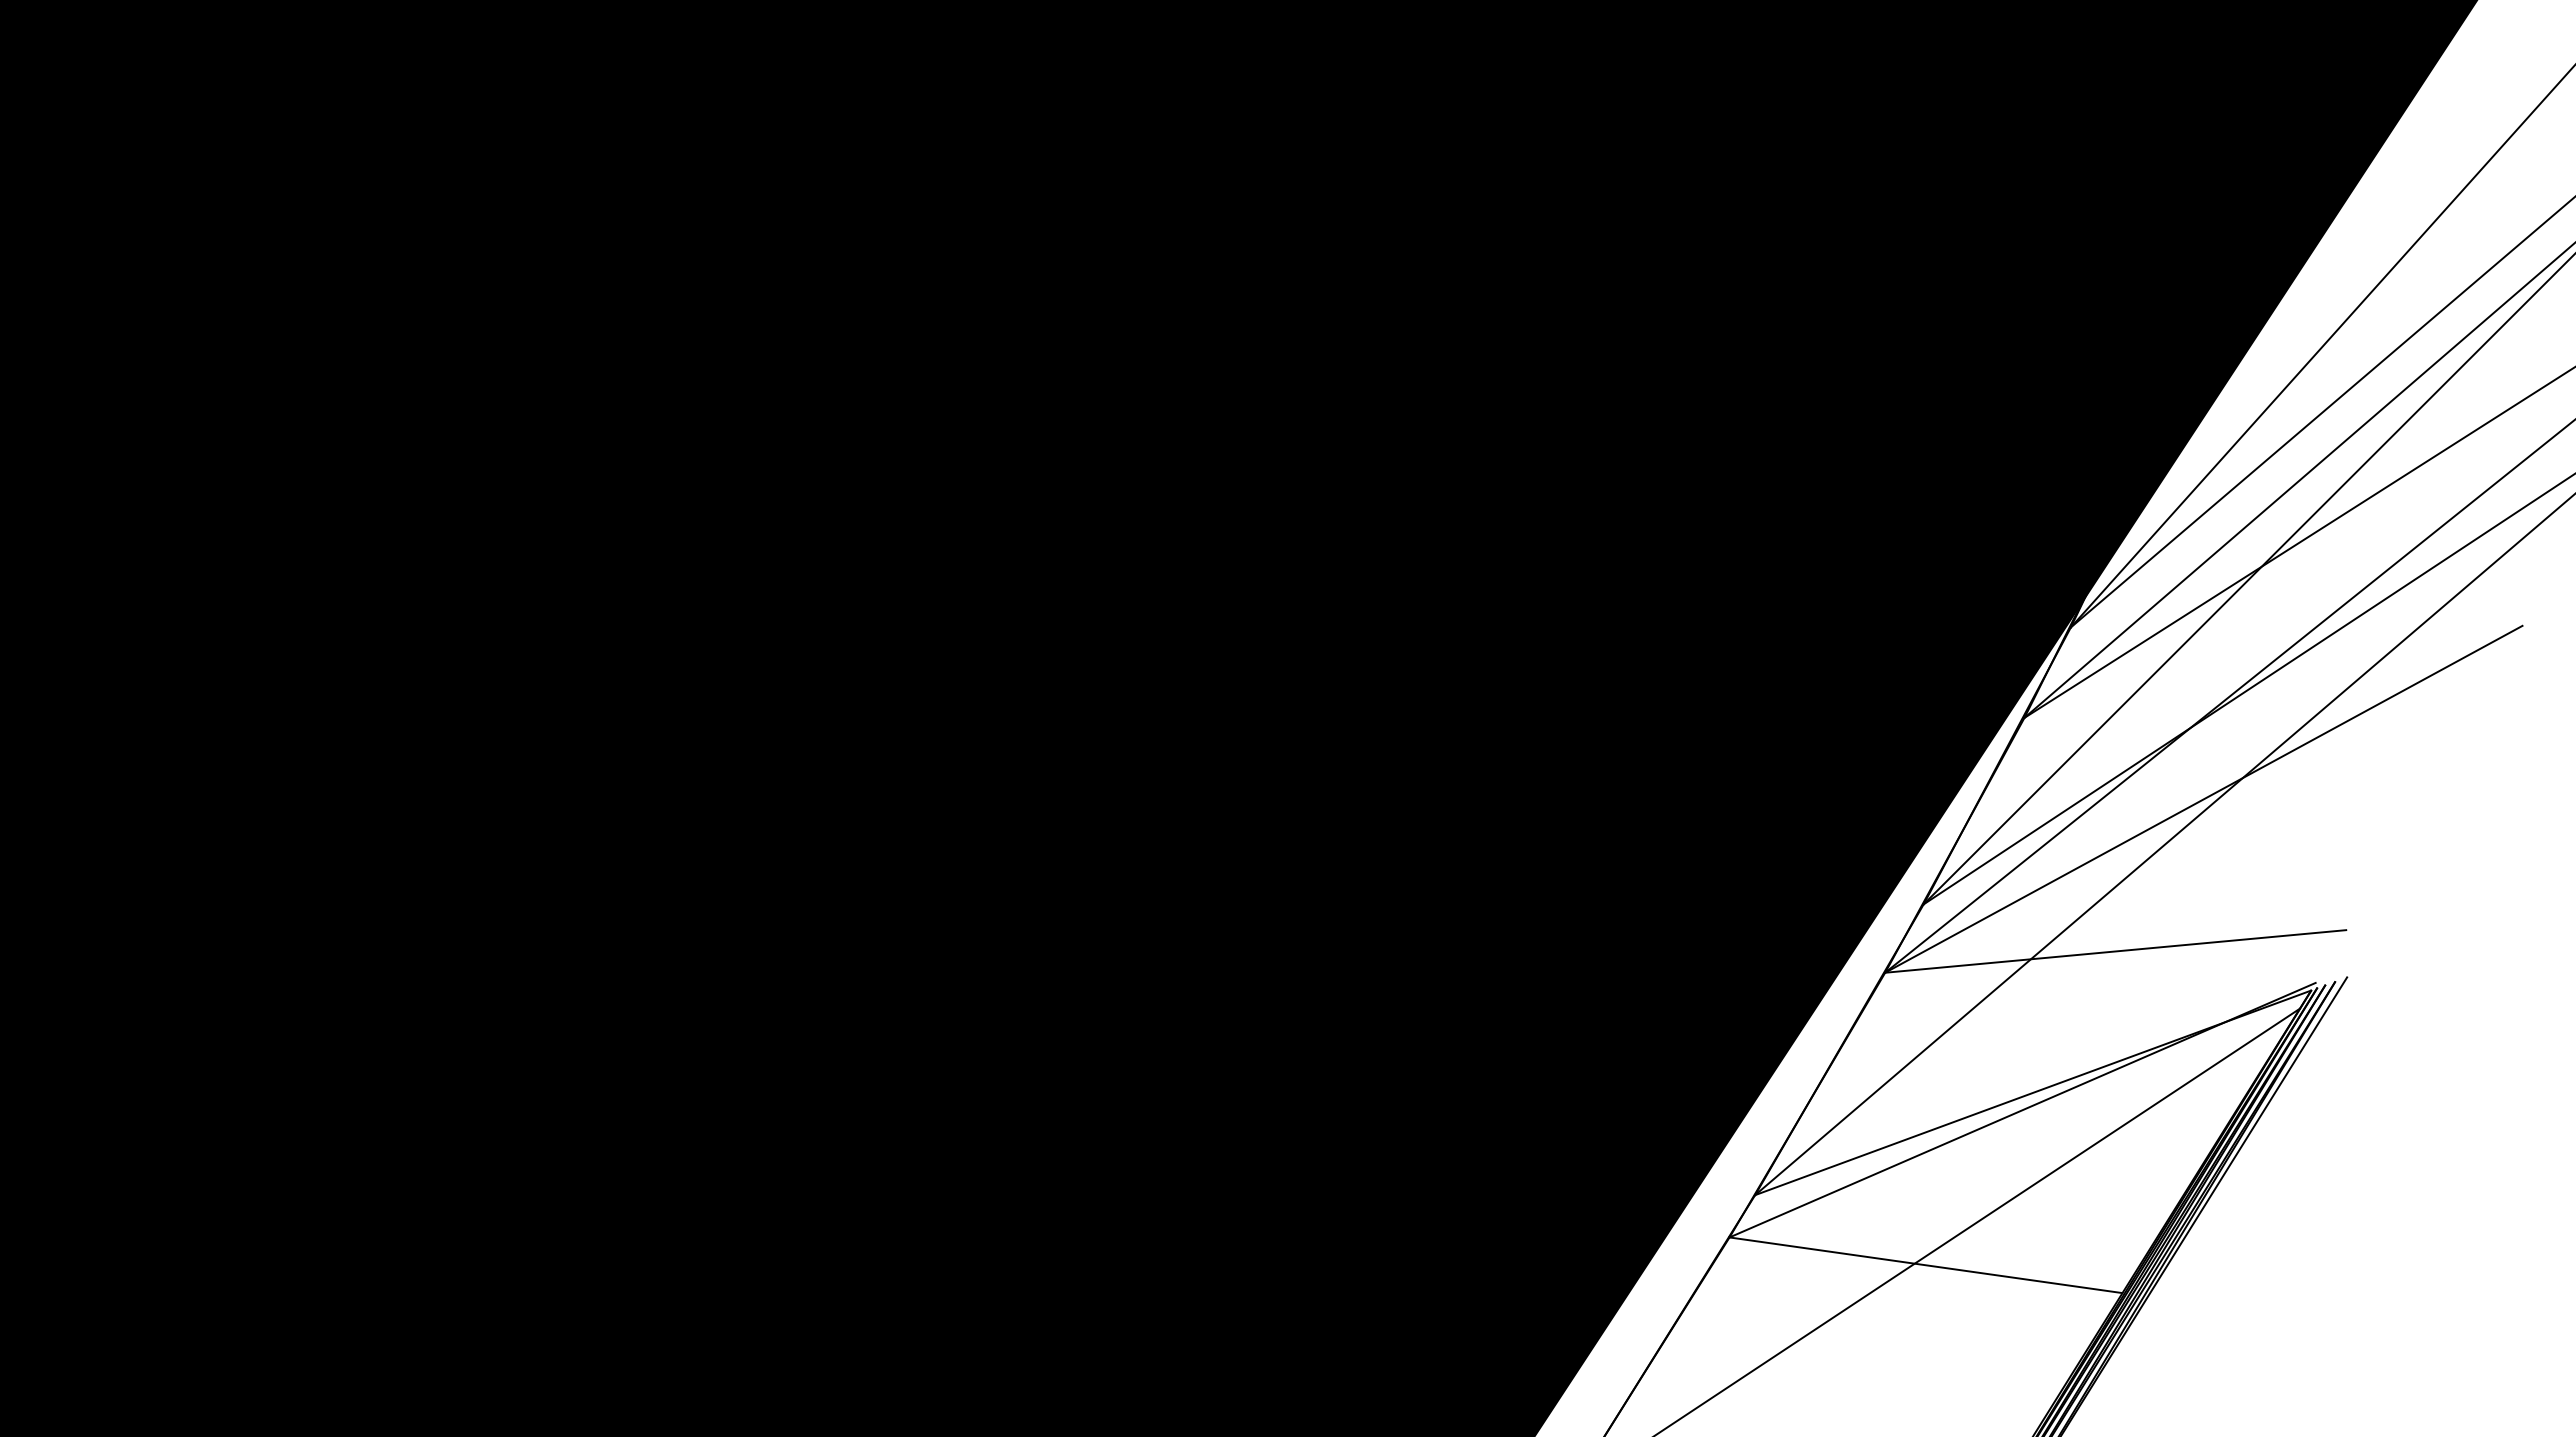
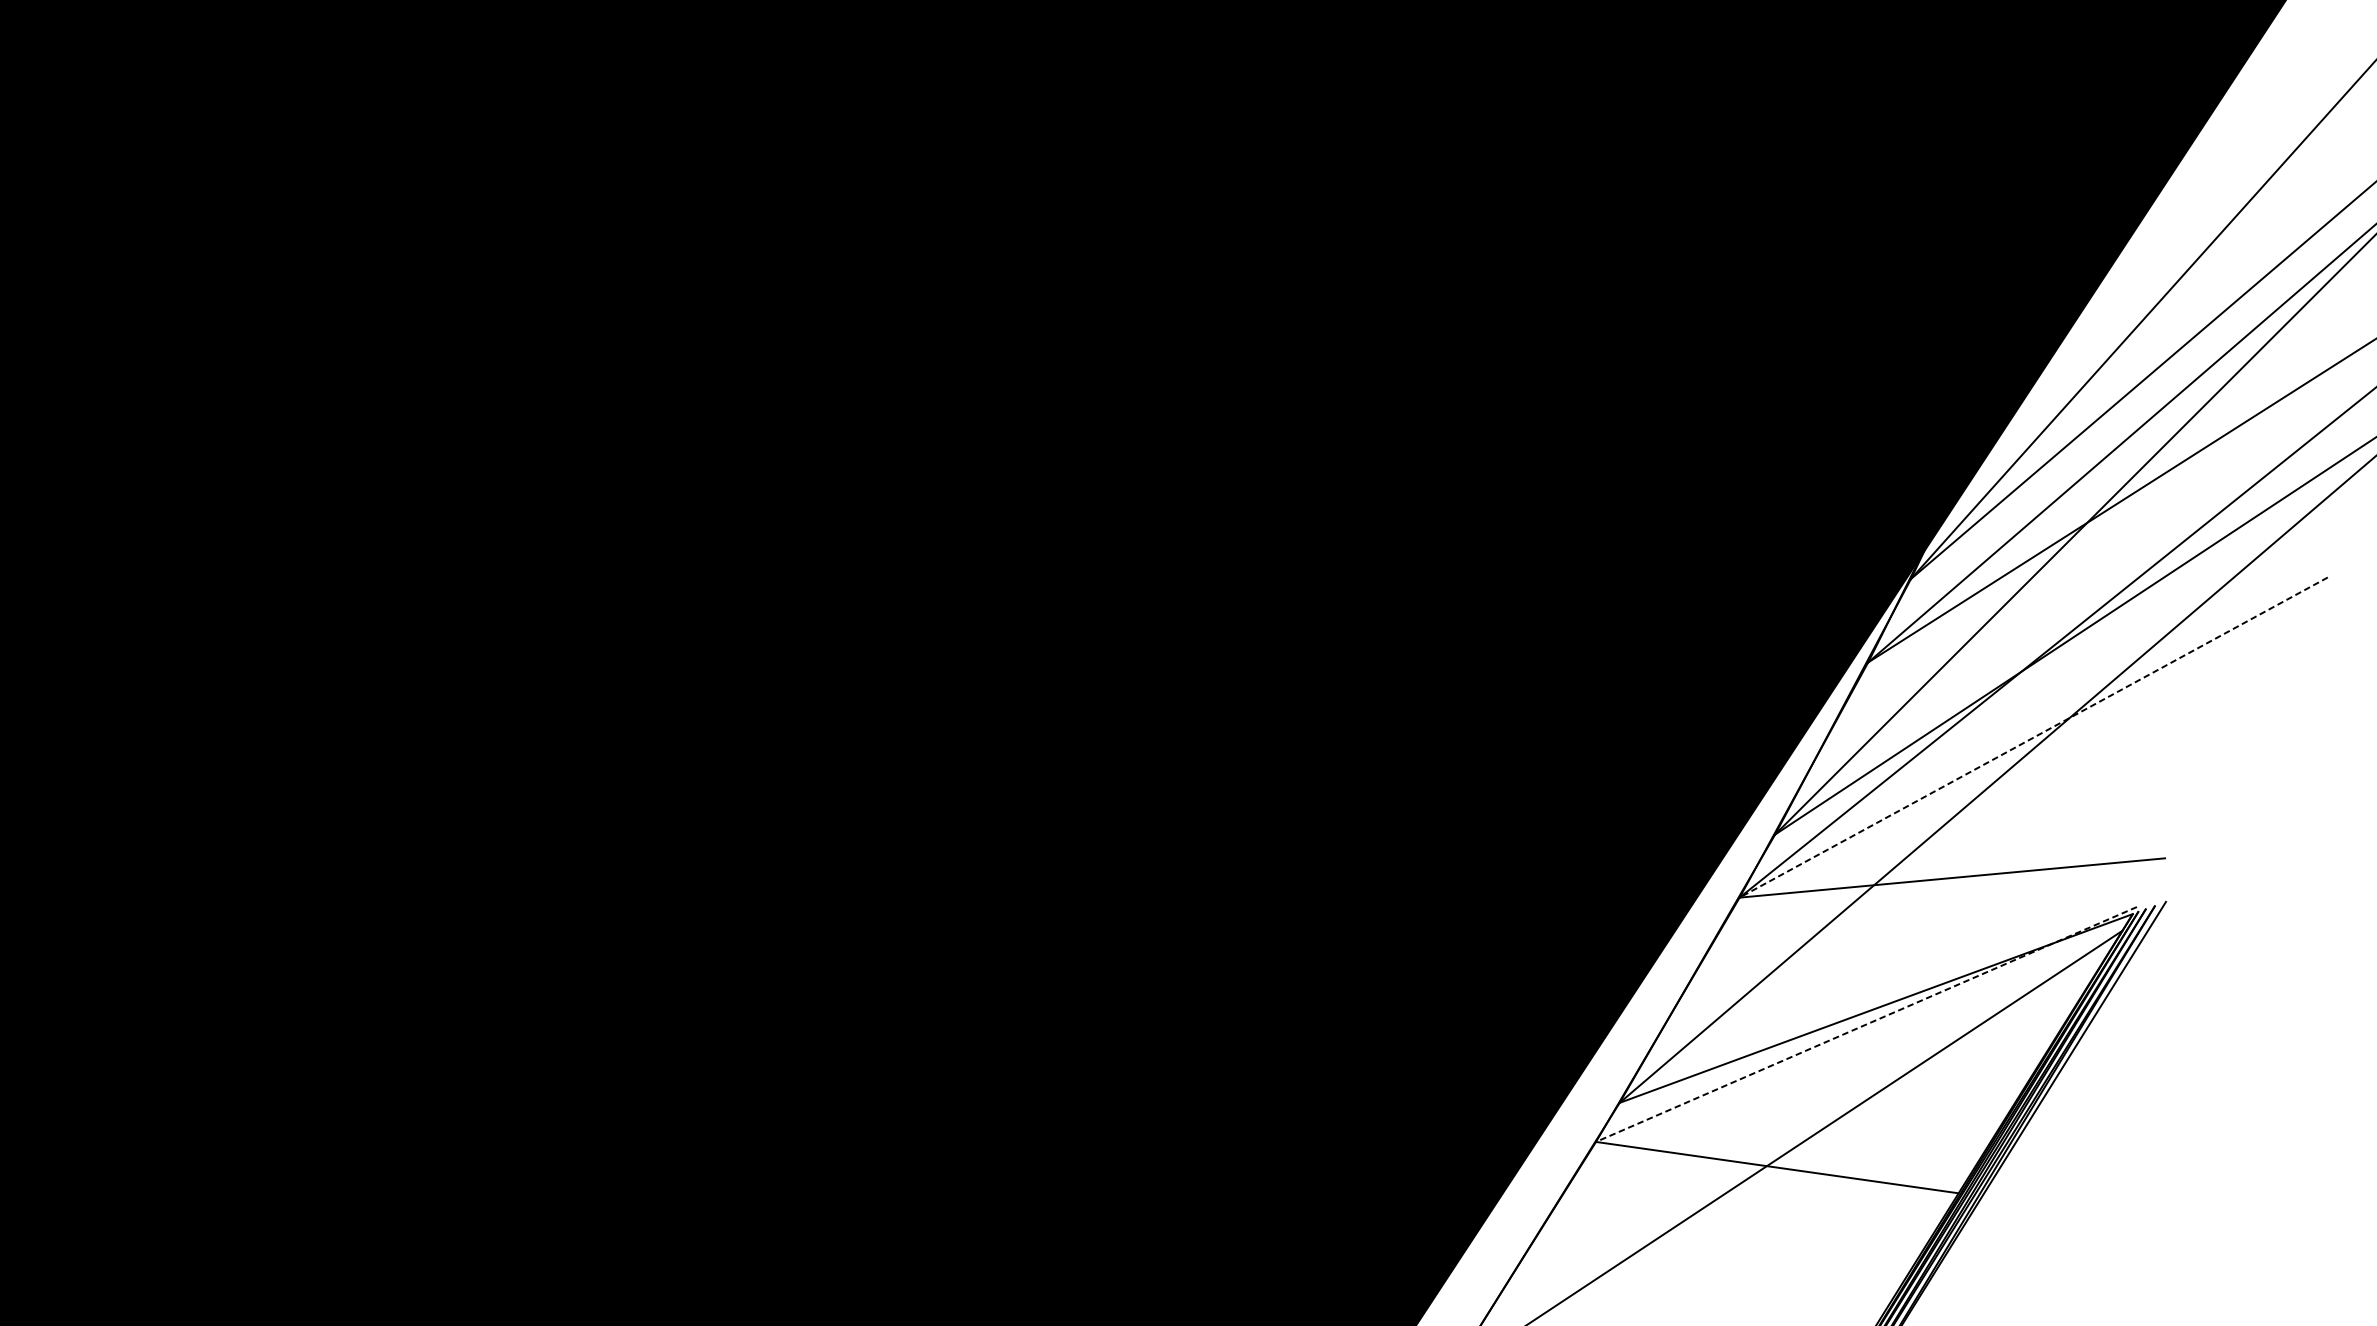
line: (2203, 799) -> (2033, 737), solid -> dashed
line: (2022, 1110) -> (1866, 1024), solid -> dashed

